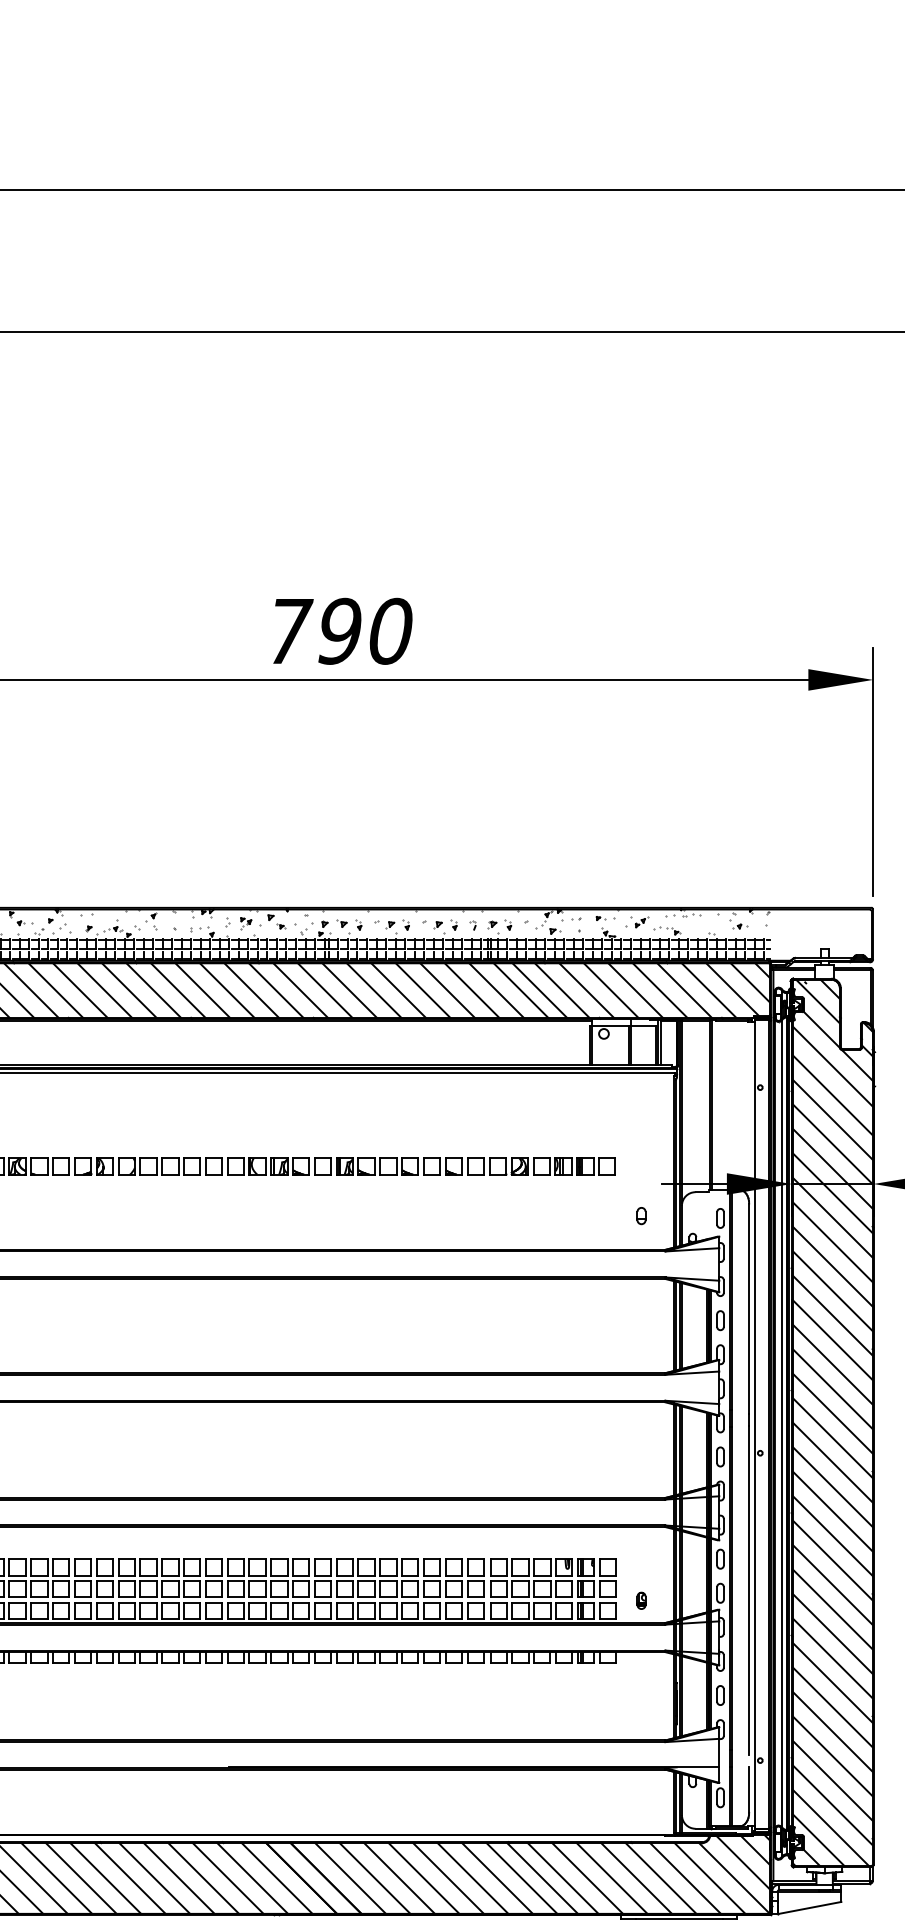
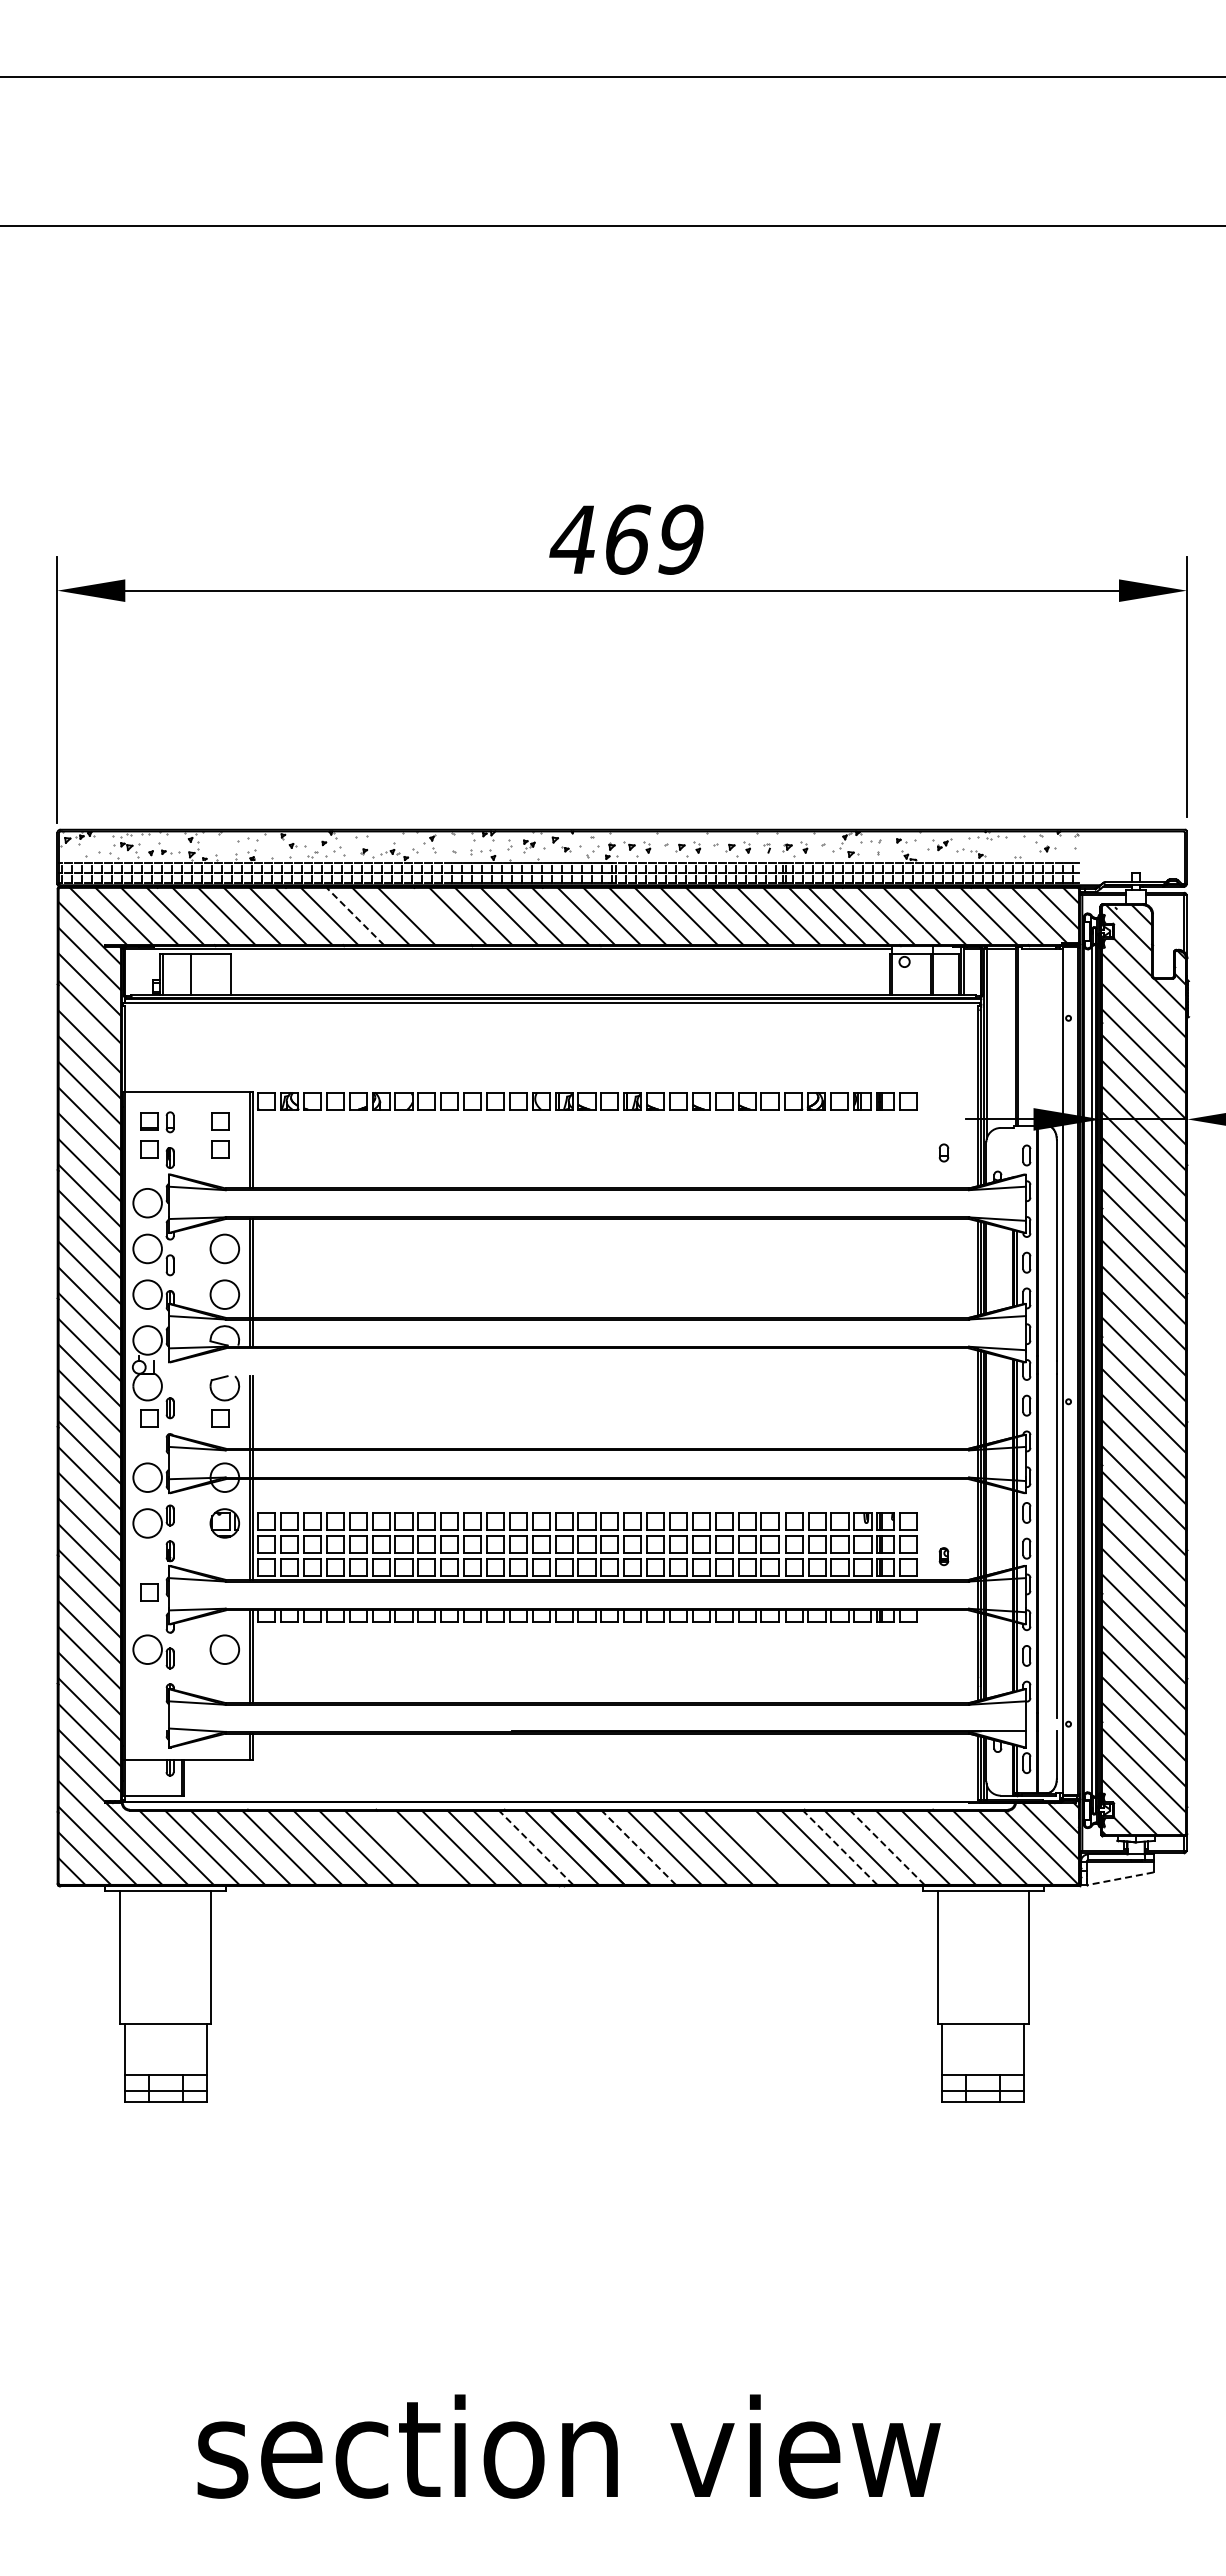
text: (338, 631) -> (626, 539), 790 -> 469
line: (80, 990) -> (355, 916), solid -> dashed
line: (153, 990) -> (432, 916), removed
line: (130, 1878) -> (407, 1847), removed
line: (252, 1878) -> (535, 1847), solid -> dashed
line: (350, 1878) -> (638, 1847), solid -> dashed
line: (473, 1878) -> (767, 1847), removed
line: (541, 1878) -> (839, 1847), solid -> dashed
line: (587, 1878) -> (887, 1847), solid -> dashed
line: (808, 1907) -> (1119, 1878), solid -> dashed

